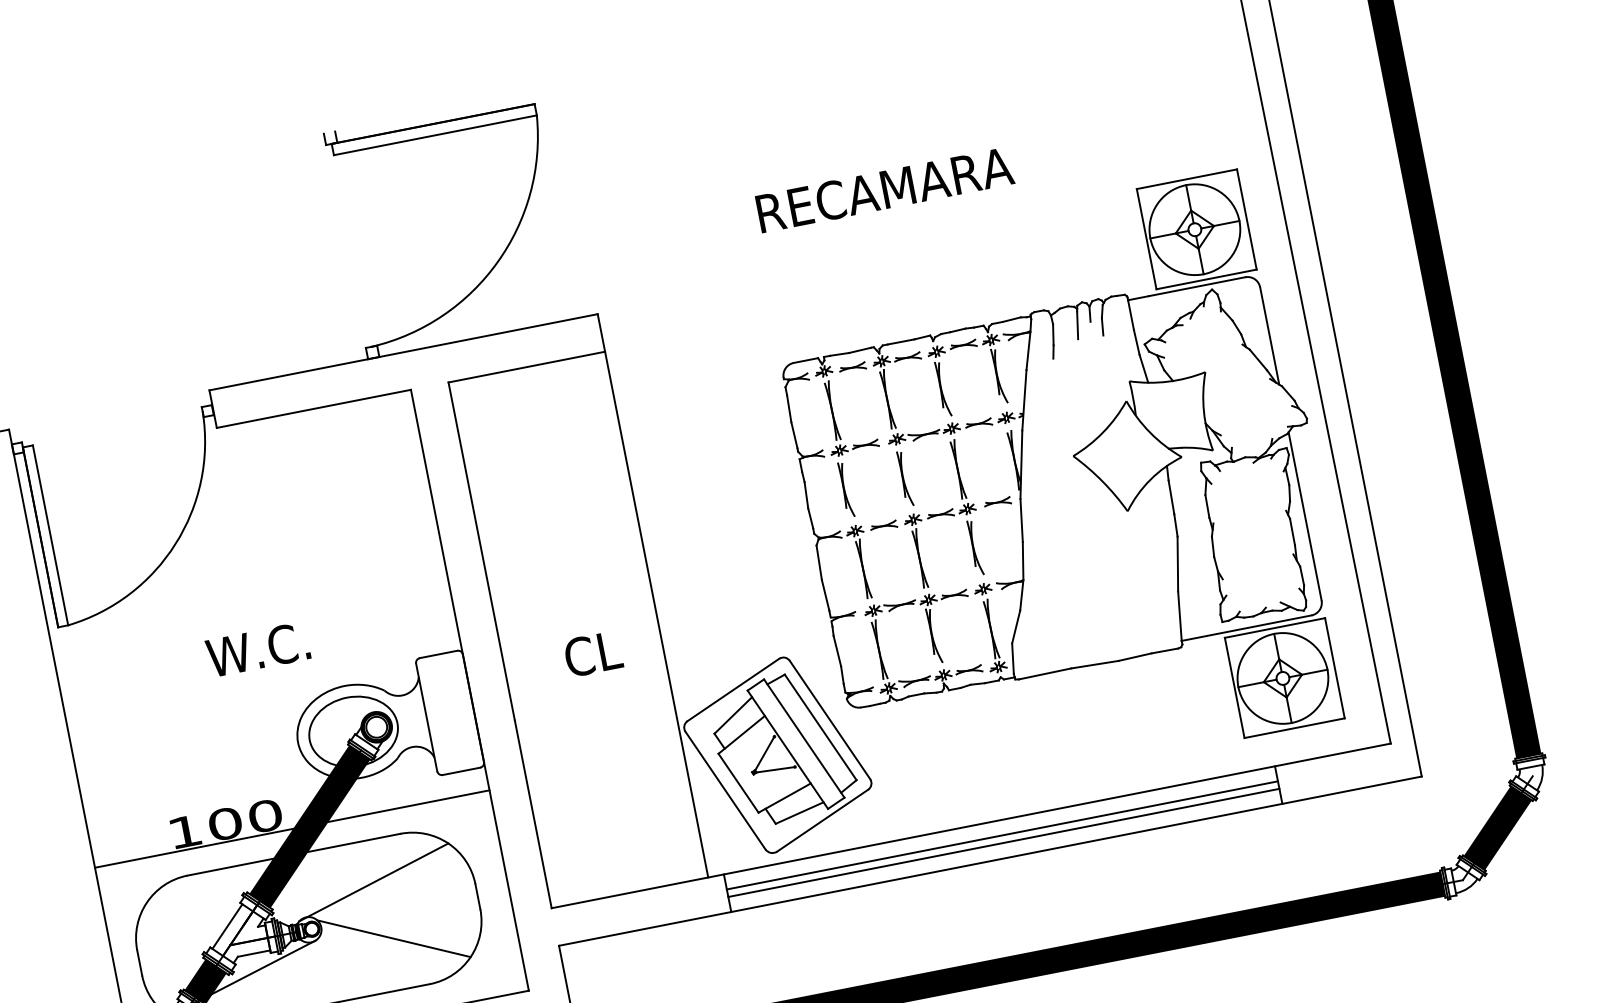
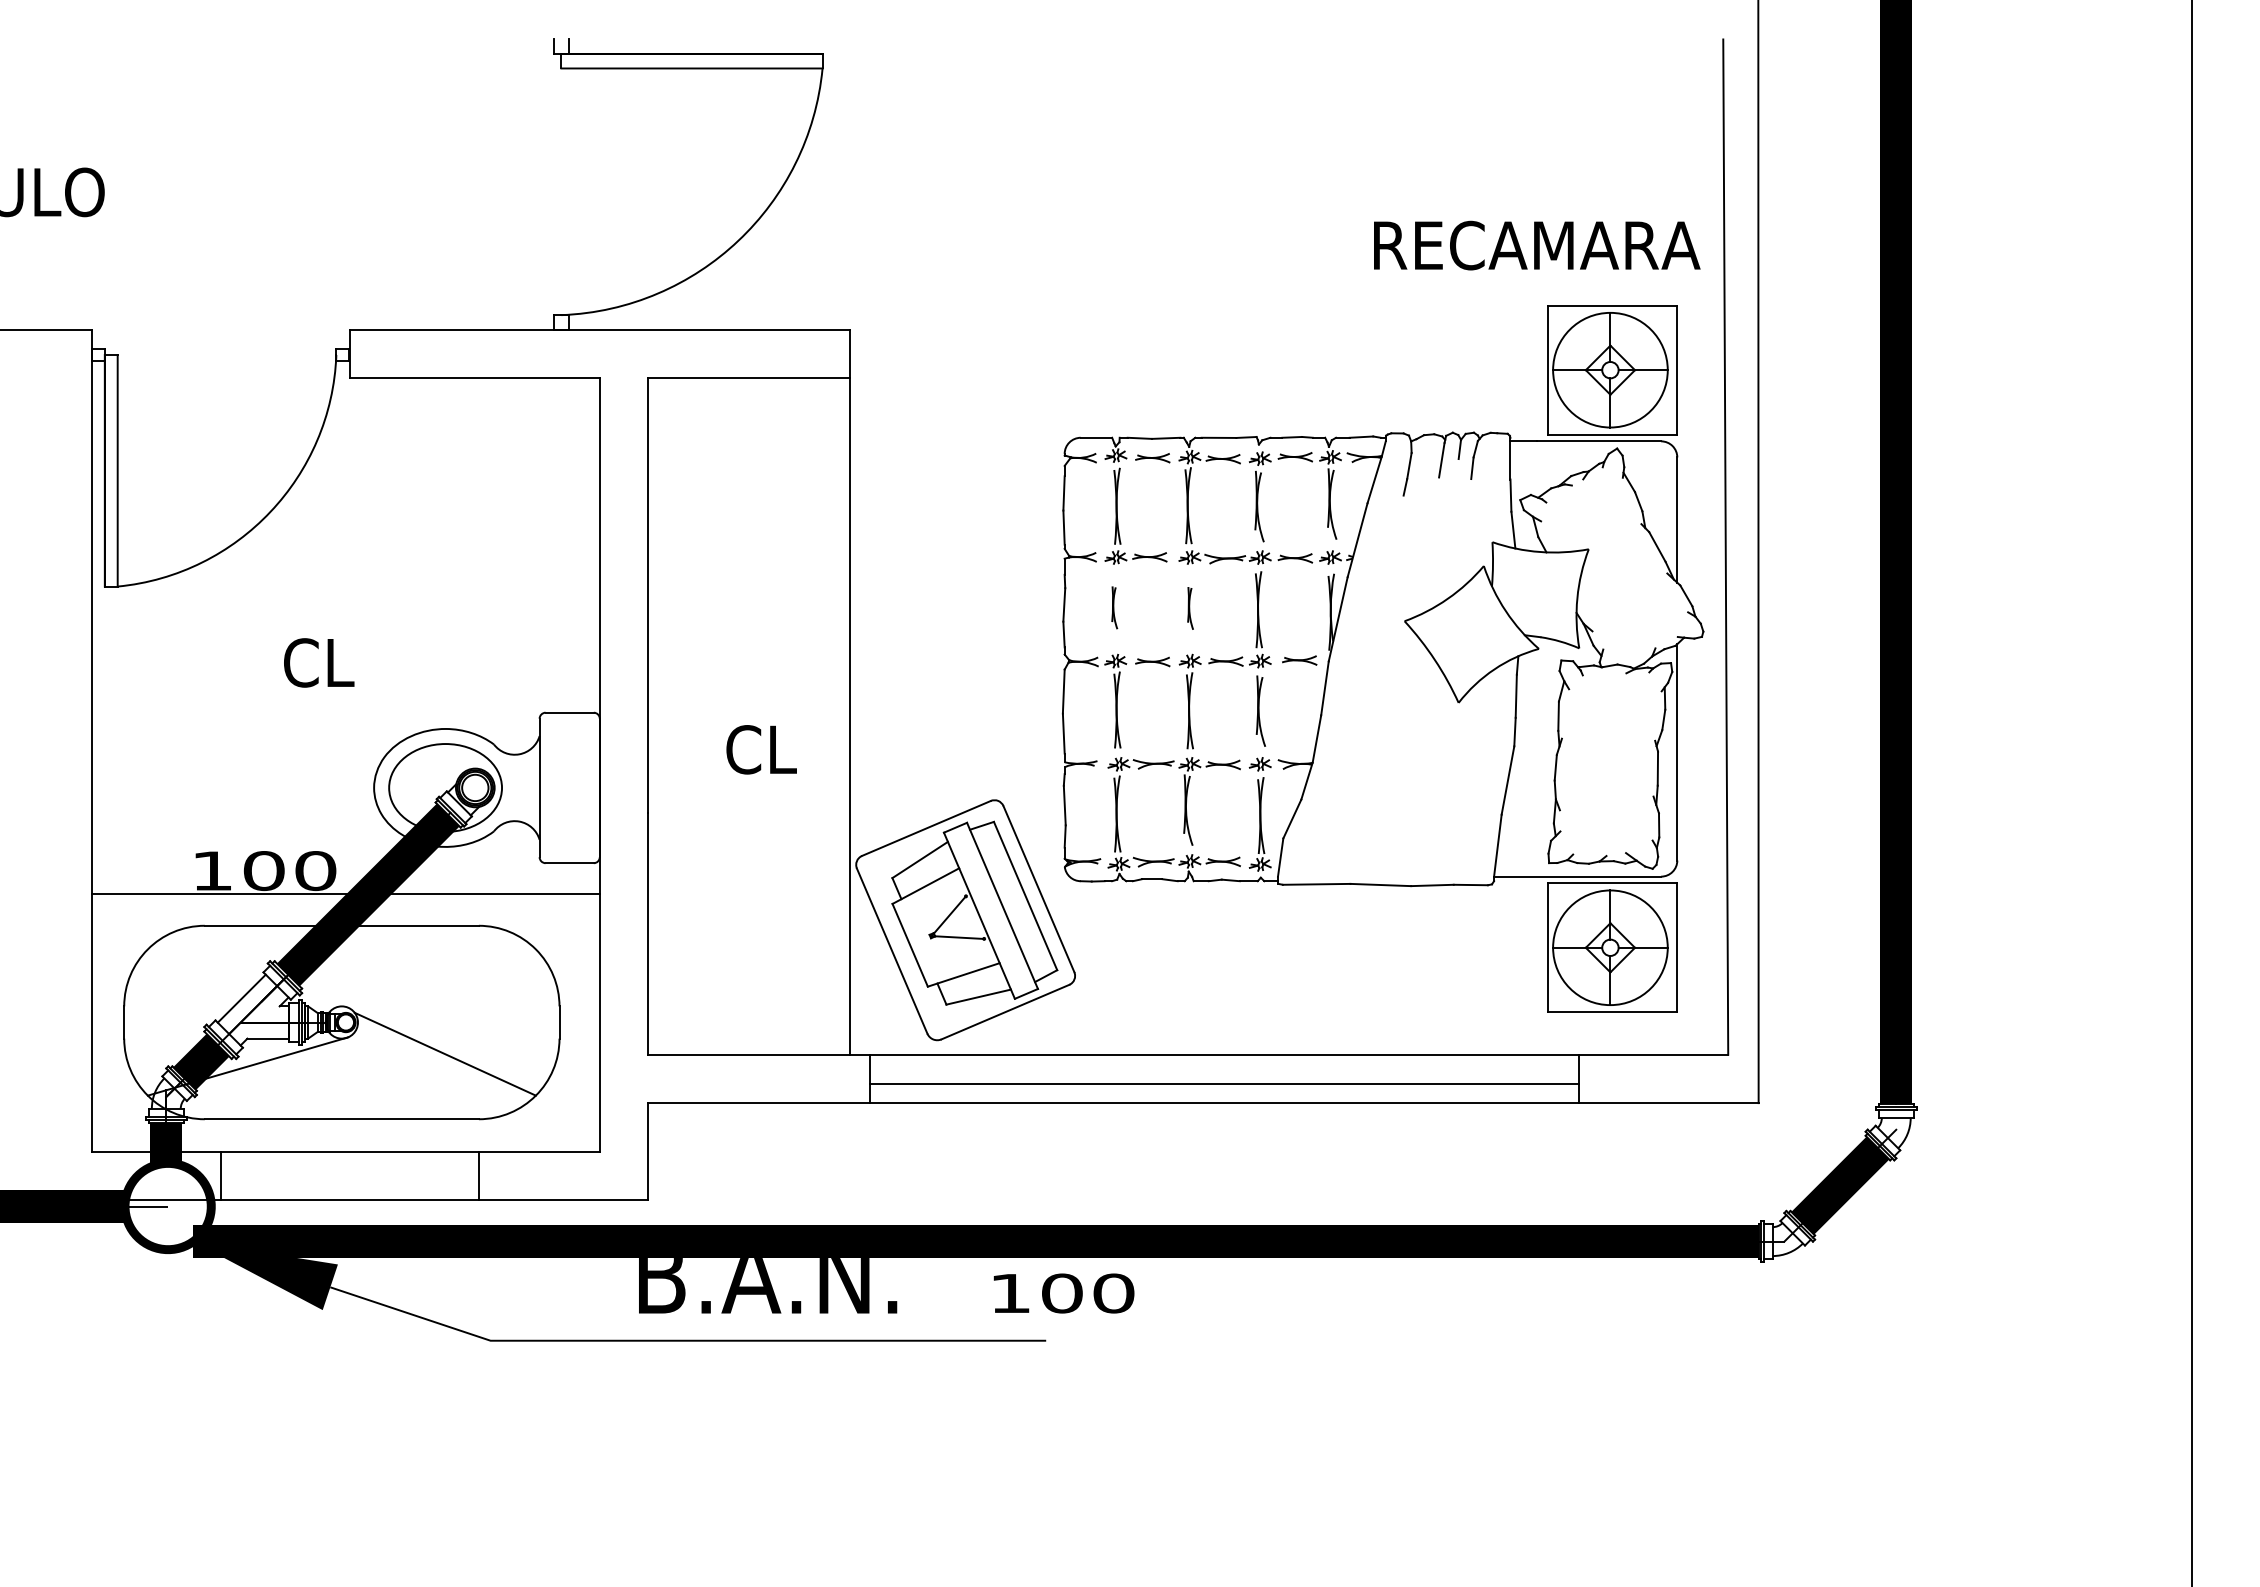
text: (885, 189) -> (1537, 245), moved
part: (904, 478) -> (1190, 608), size x0.6
part: (845, 489) -> (1114, 607), size x0.6
text: (257, 649) -> (346, 662), W.C. -> CL
line: (1002, 835) -> (1224, 1074), removed
line: (373, 882) -> (433, 979), removed

